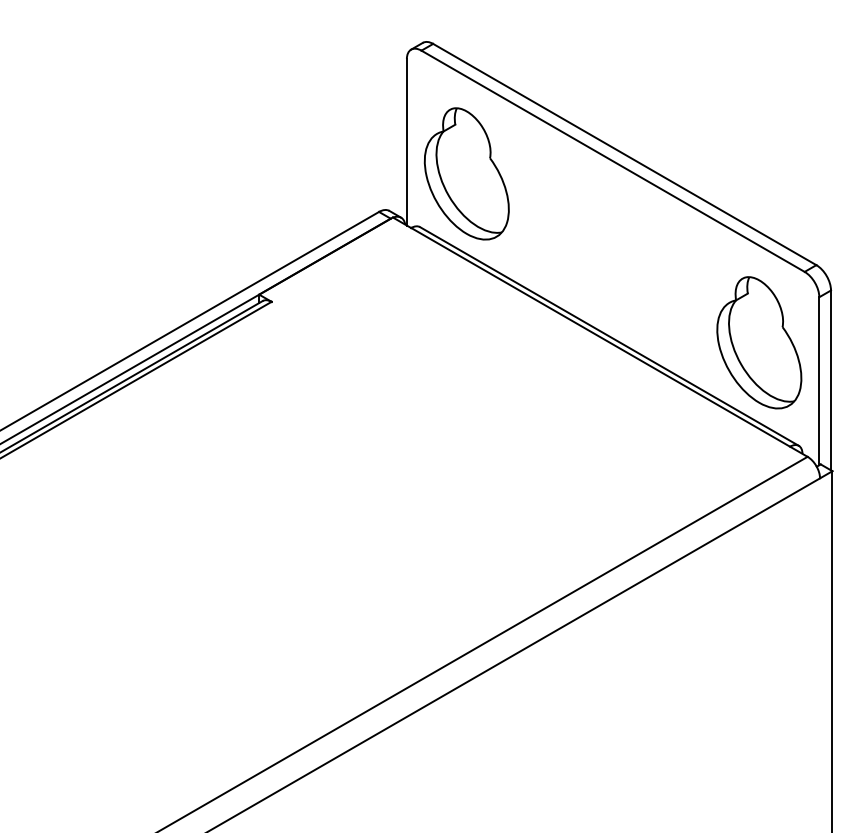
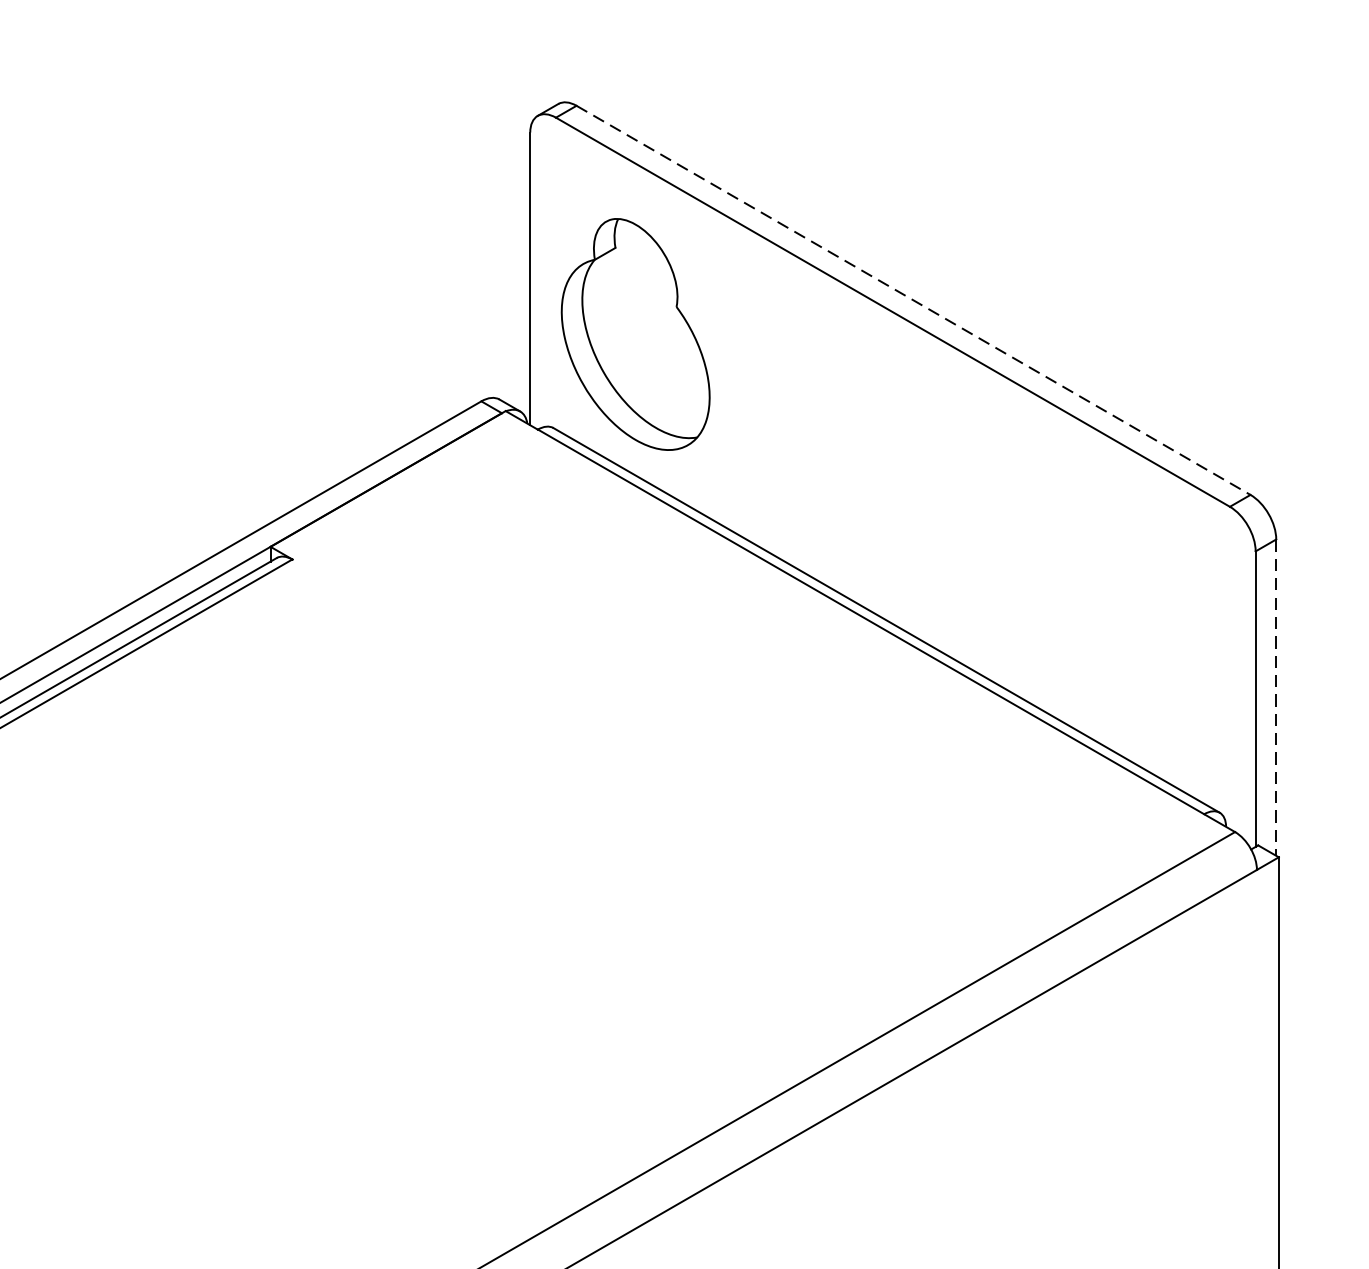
line: (625, 154) -> (914, 300), solid -> dashed
part: (759, 342) -> (1150, 630), removed
line: (831, 380) -> (1277, 697), solid -> dashed

